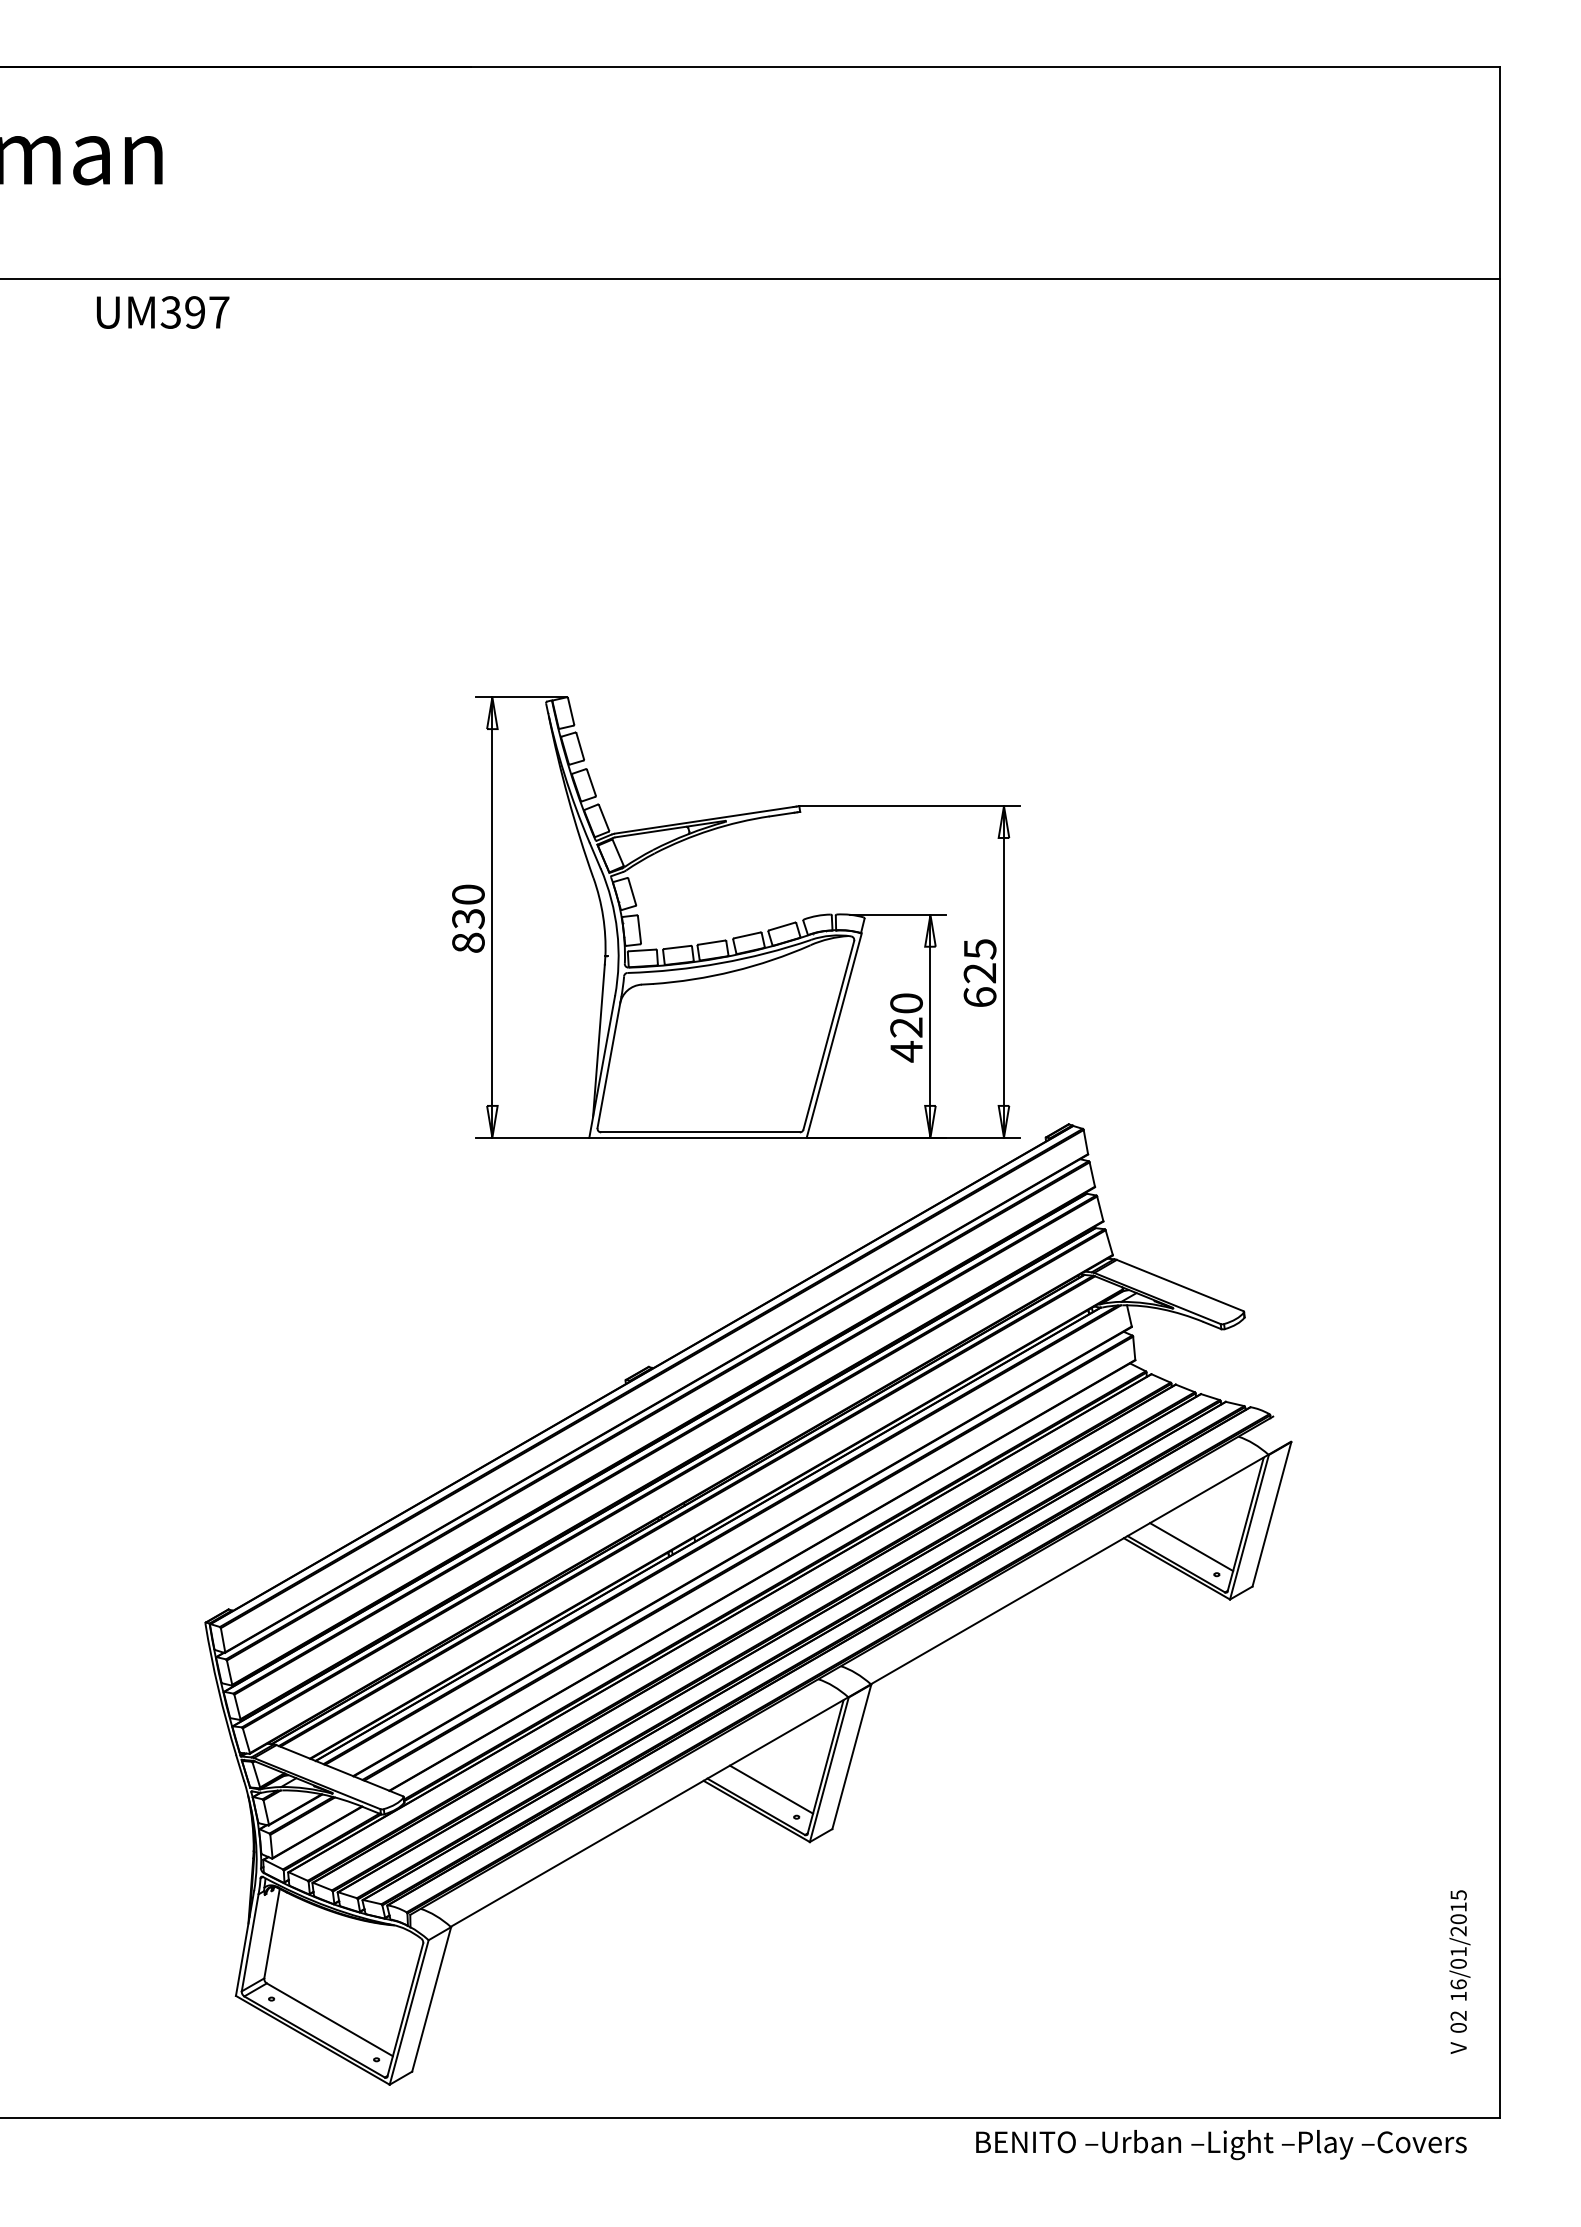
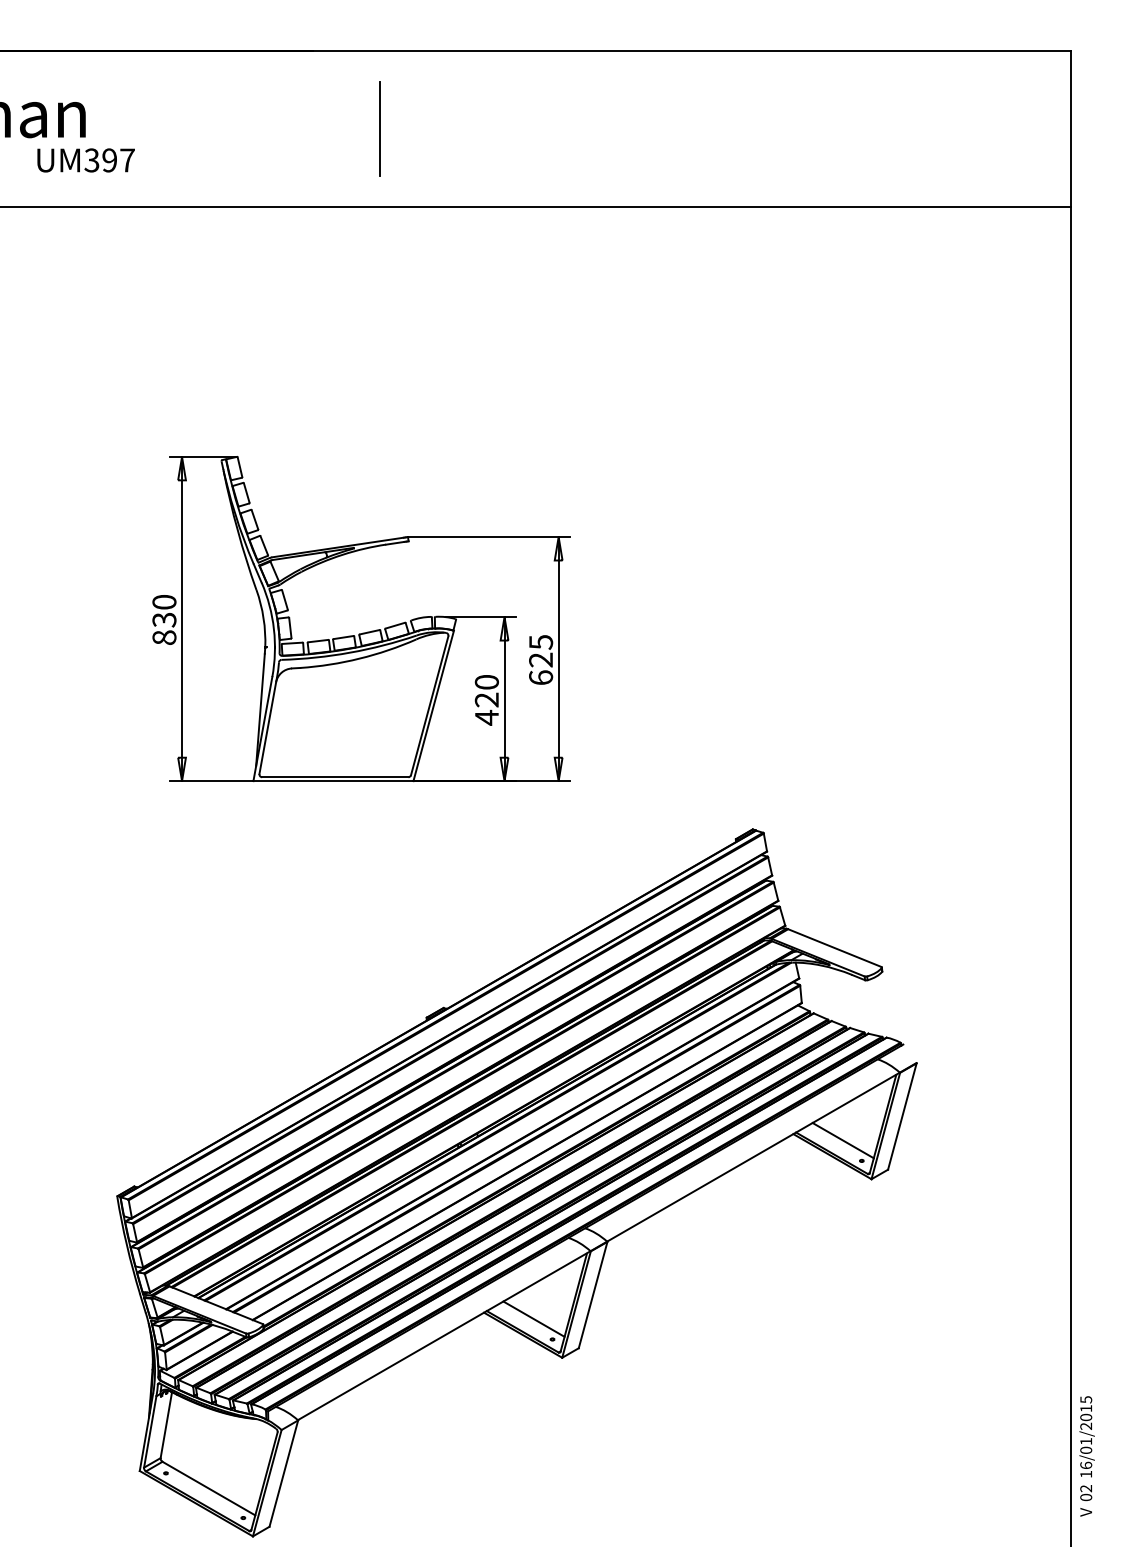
line: (562, 172) -> (380, 128), added
text: (163, 312) -> (86, 160), moved
part: (736, 917) -> (361, 619), moved
text: (1459, 1971) -> (1086, 1455), moved

